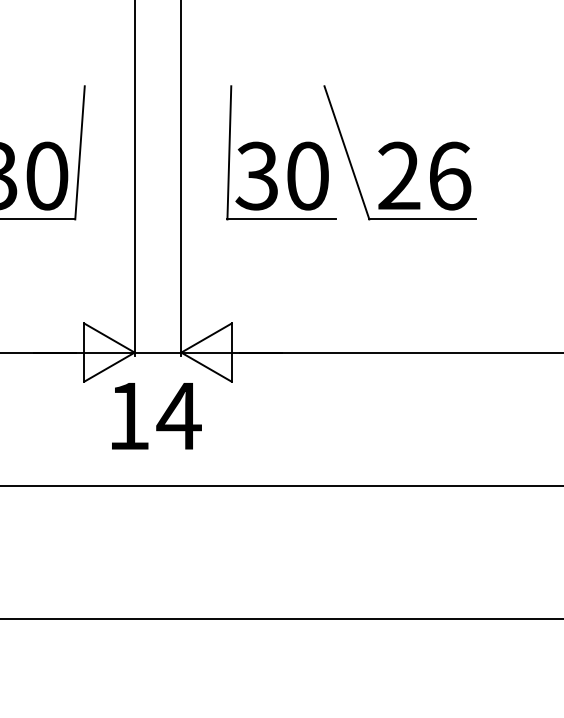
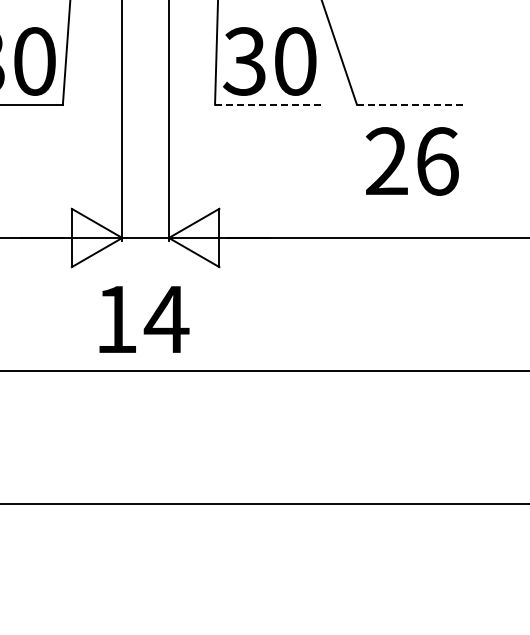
text: (424, 175) -> (412, 160), moved
line: (282, 219) -> (270, 104), solid -> dashed
line: (423, 219) -> (411, 104), solid -> dashed
text: (156, 416) -> (144, 319), moved

